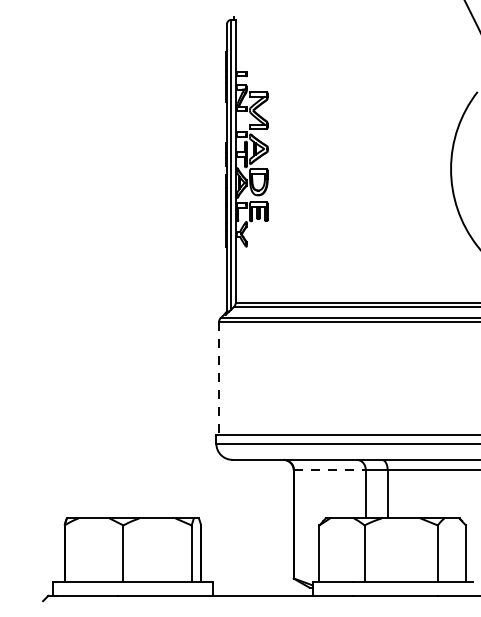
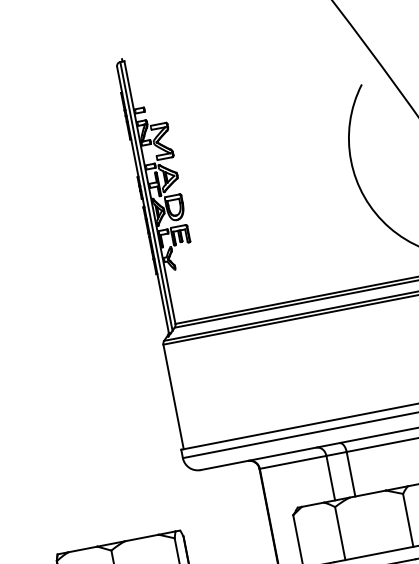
line: (219, 378) -> (174, 396), dashed -> solid
line: (330, 470) -> (293, 462), dashed -> solid

